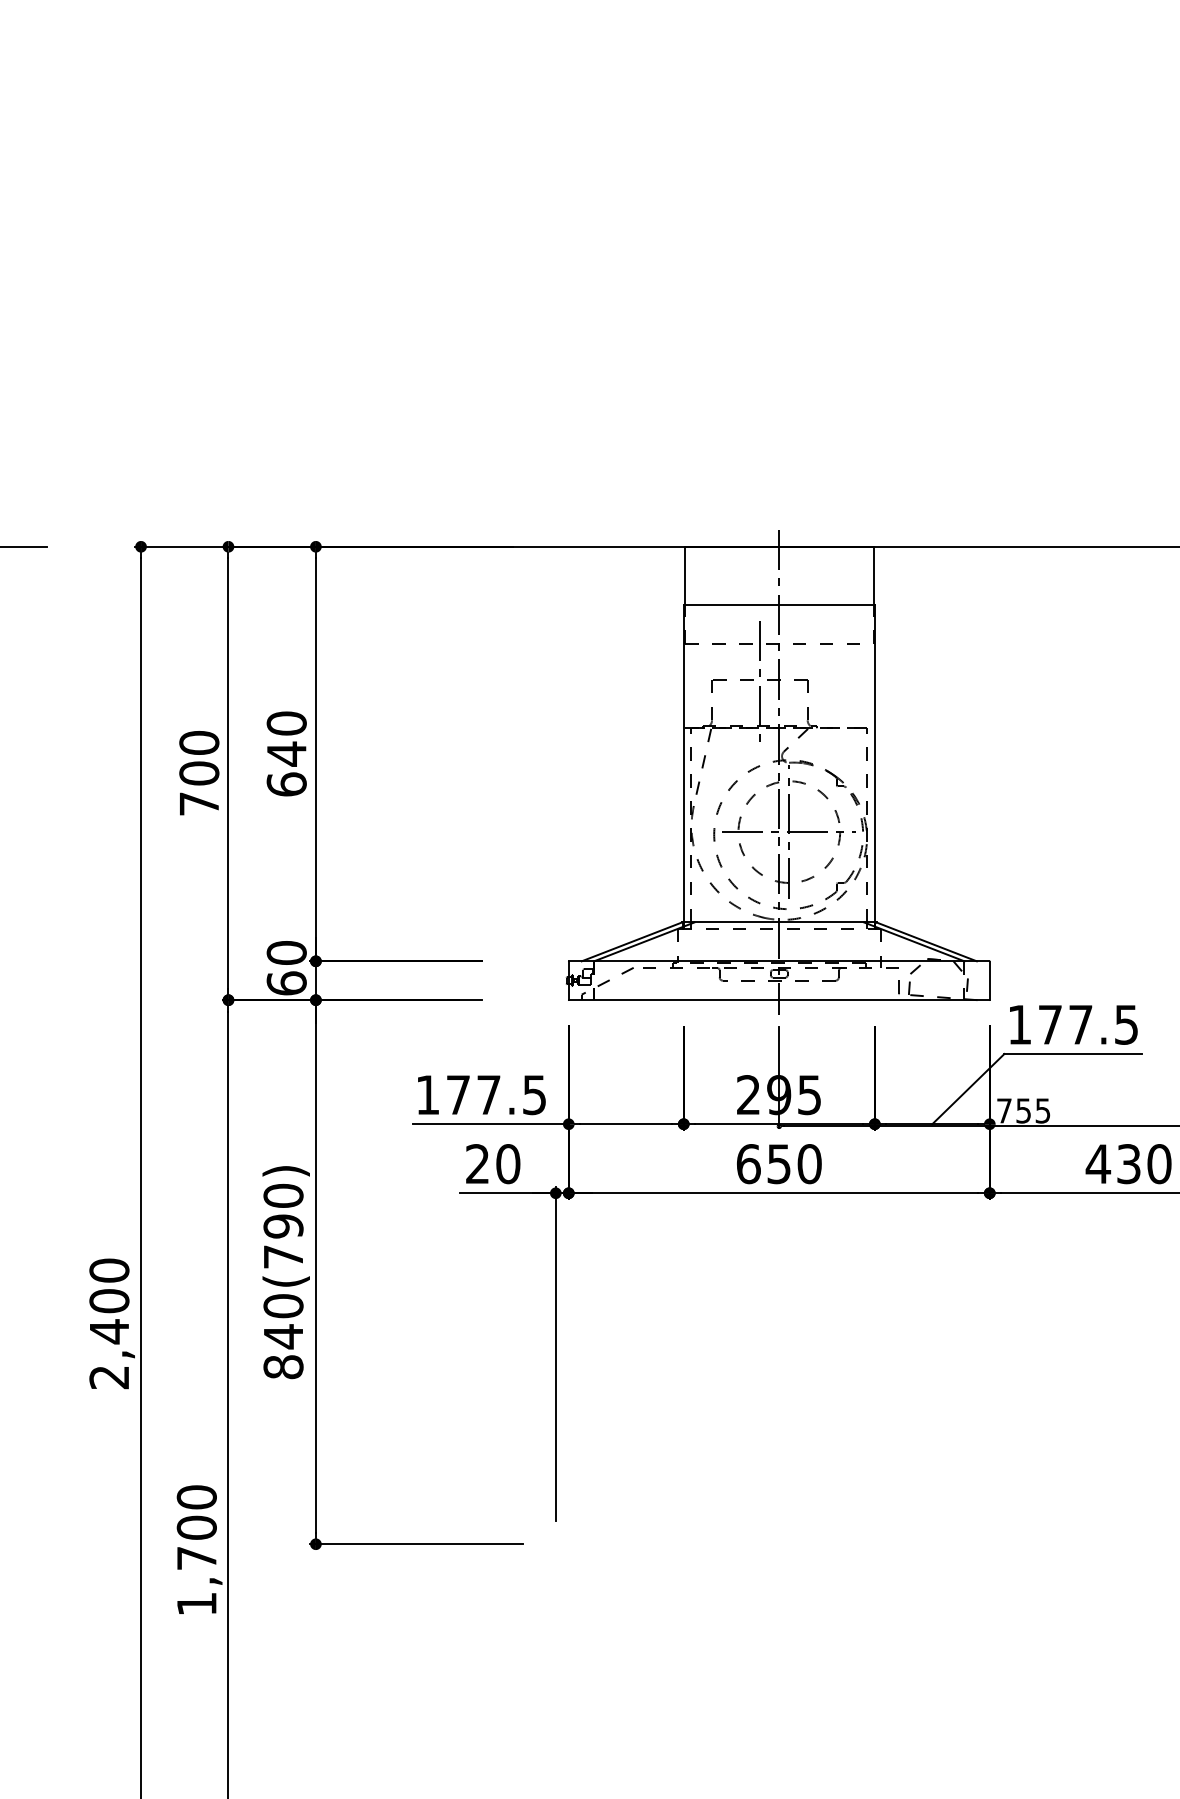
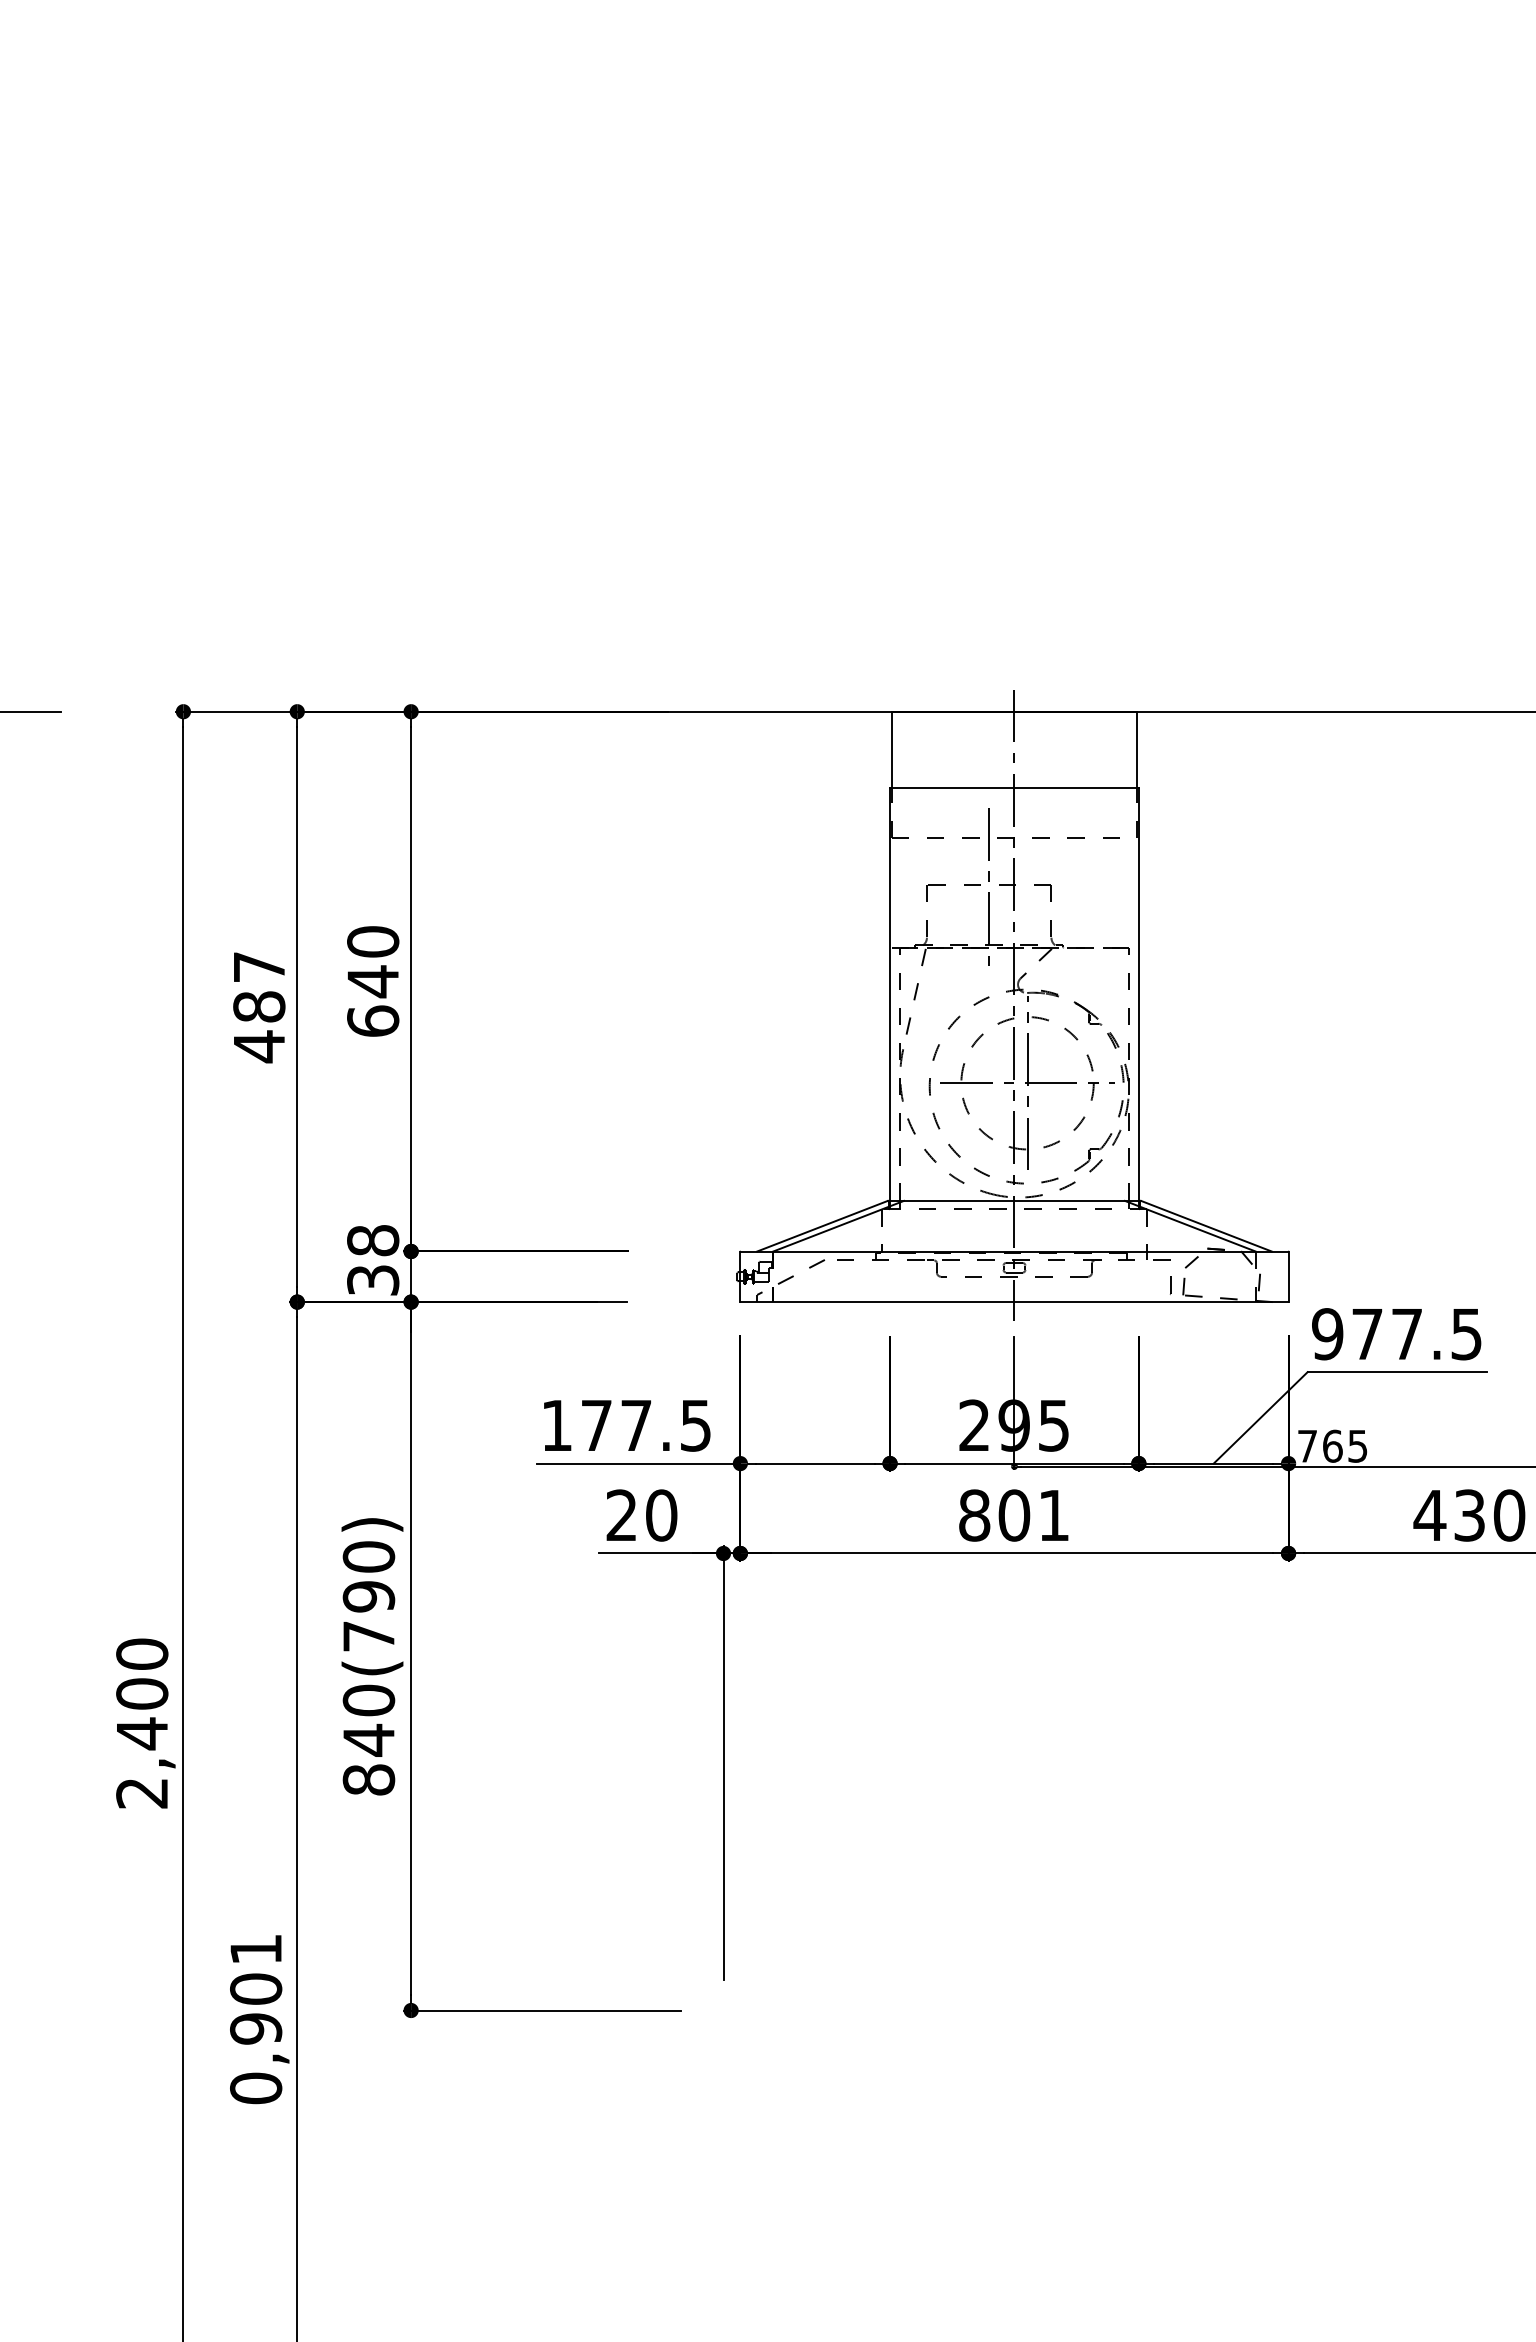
text: (199, 773) -> (259, 1007), 700 -> 487
text: (287, 968) -> (373, 1260), 60 -> 38
text: (1019, 1025) -> (1327, 1334), 177.5 -> 977.5
text: (1023, 1110) -> (1332, 1445), 755 -> 765
text: (779, 1164) -> (1014, 1515), 650 -> 801
text: (197, 1550) -> (256, 2018), 1,700 -> 0,901

